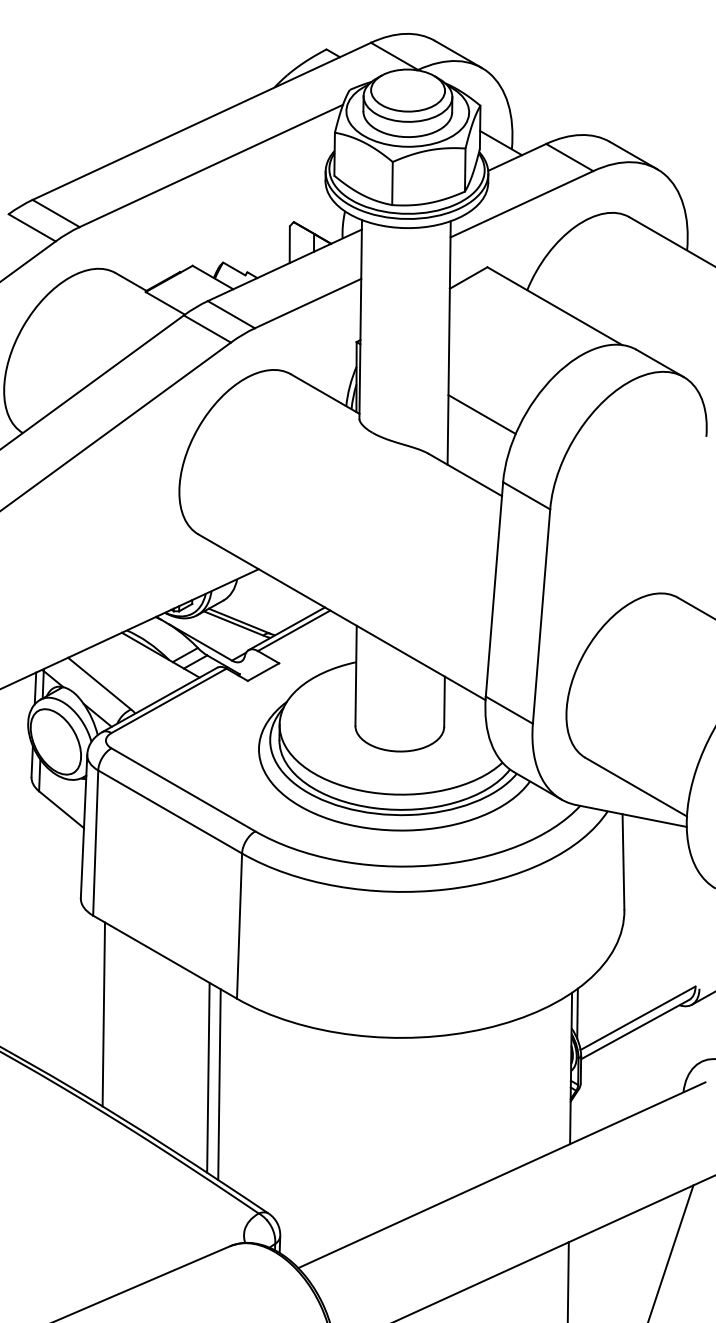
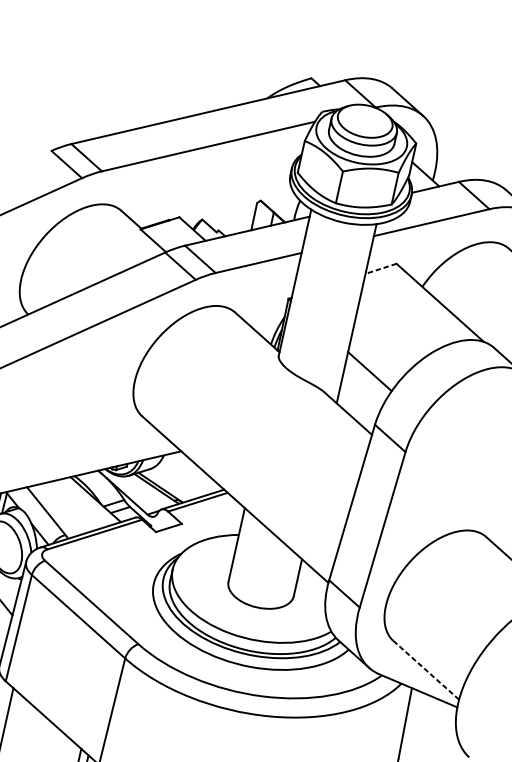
line: (468, 278) -> (380, 269), solid -> dashed
line: (636, 787) -> (426, 670), solid -> dashed

